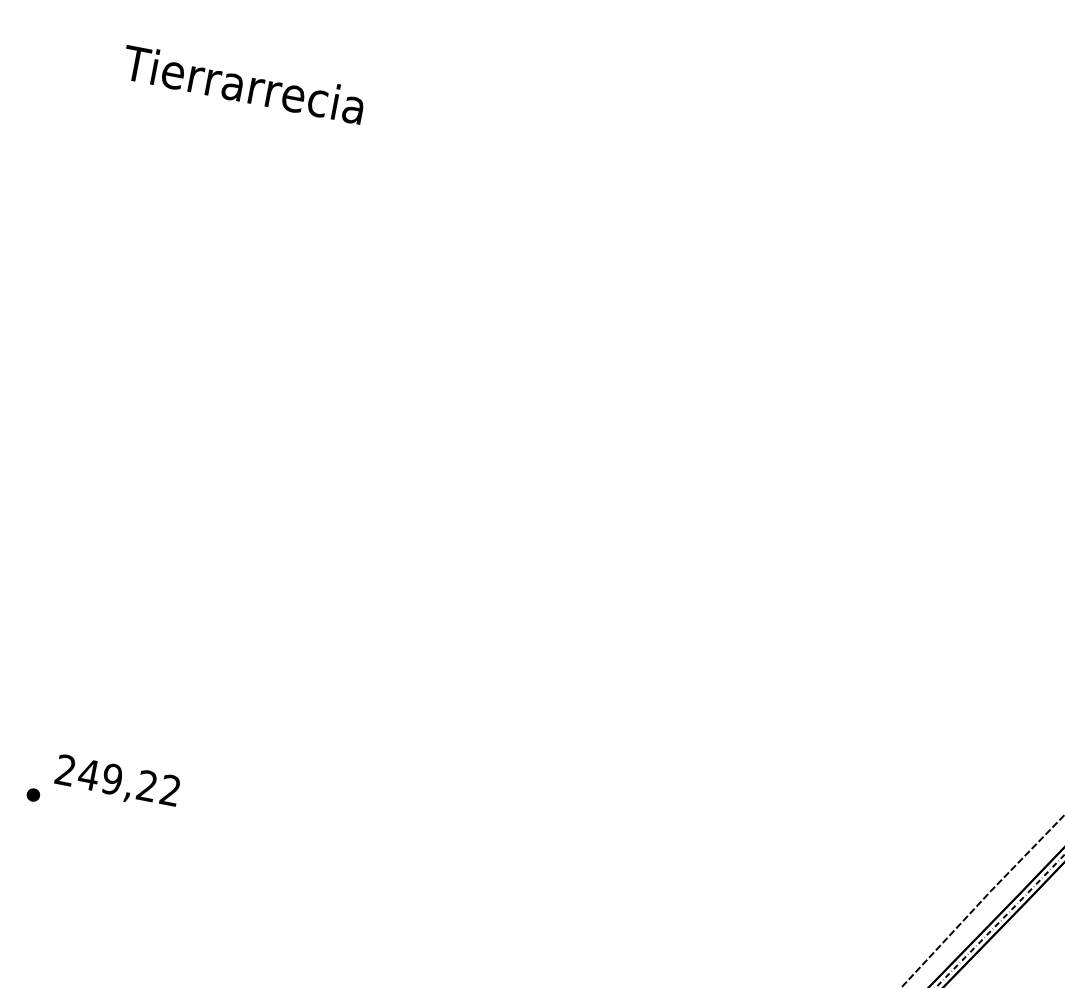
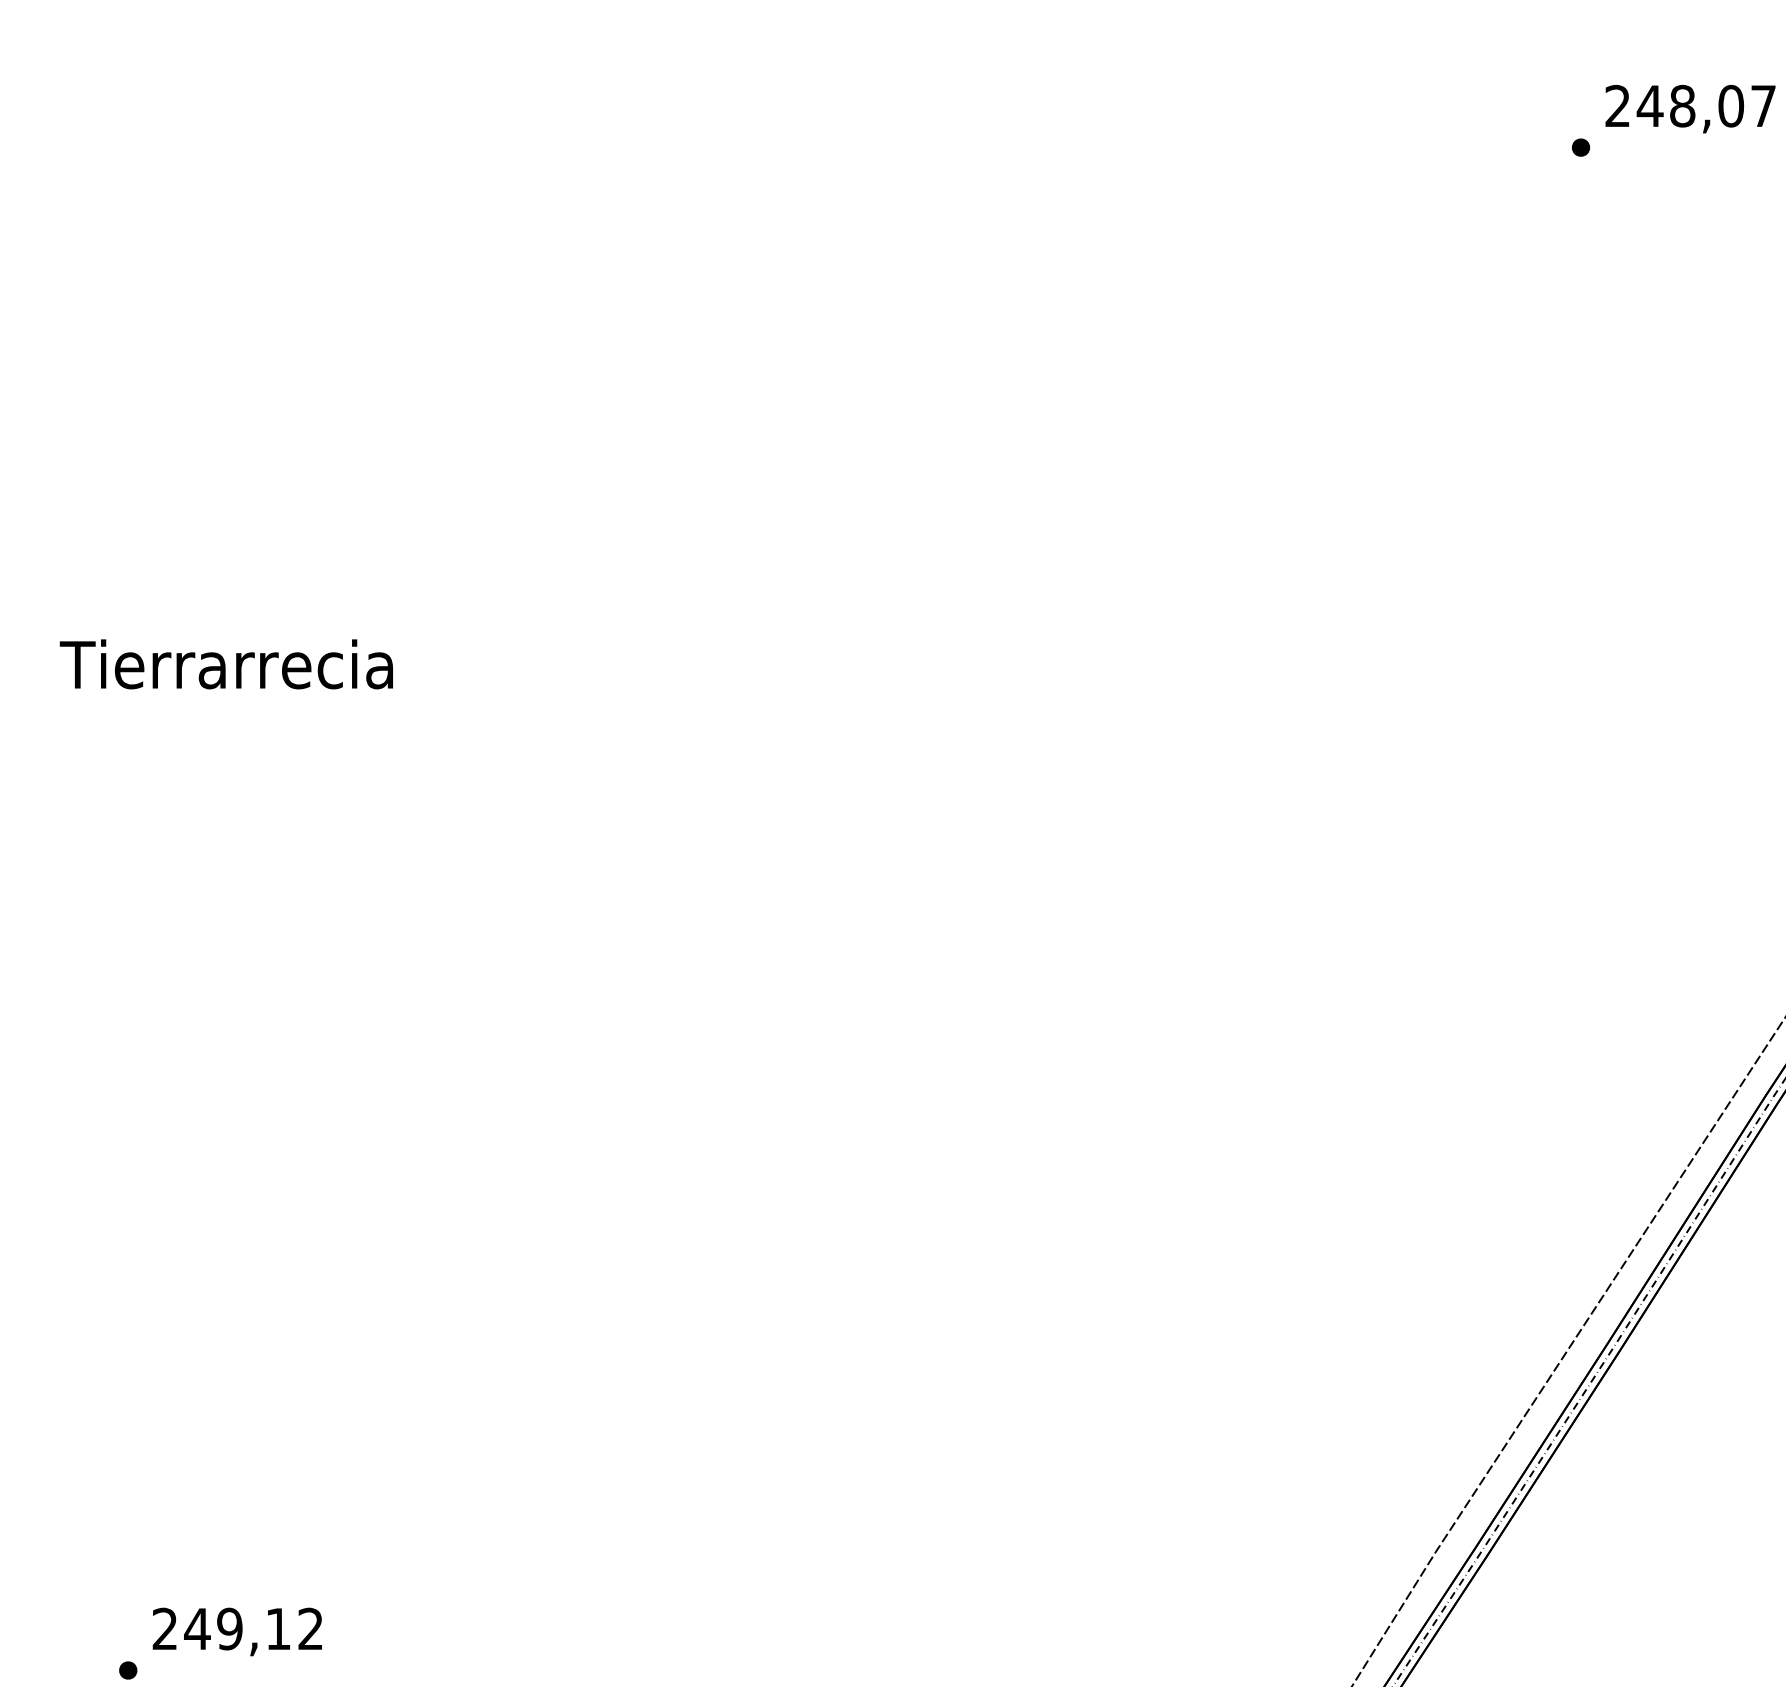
text: (147, 785) -> (278, 1628), 249,22 -> 249,12

